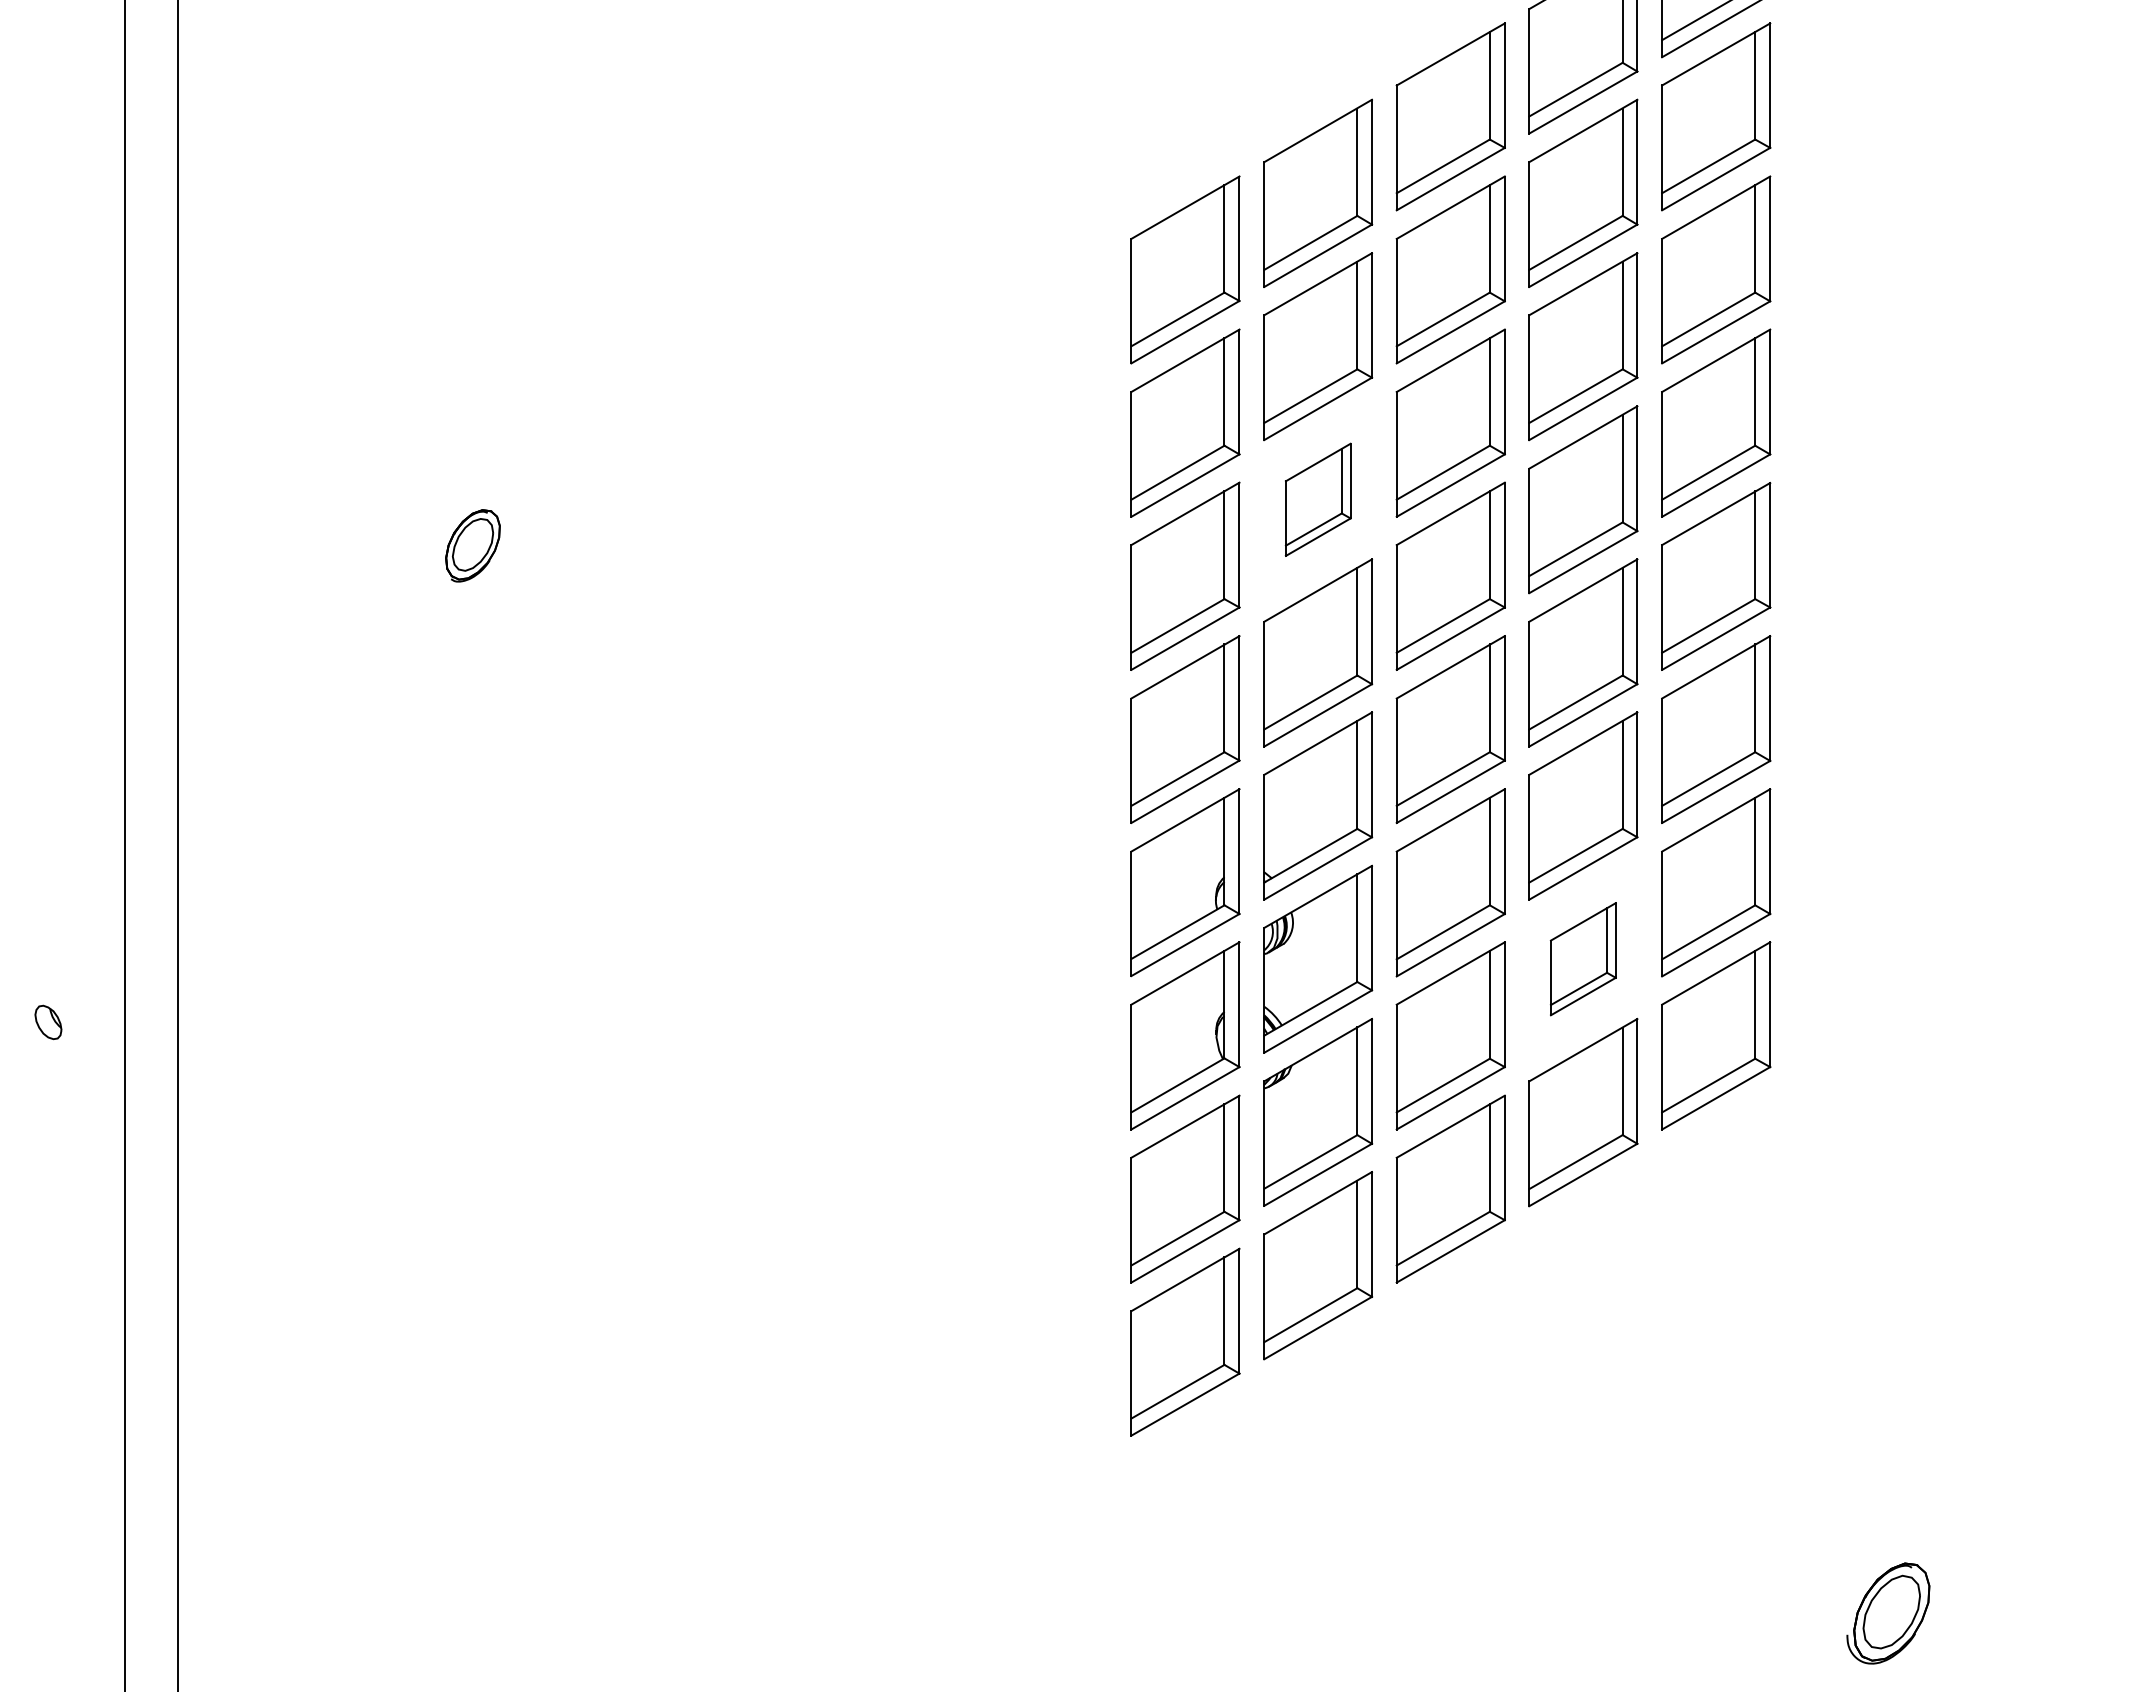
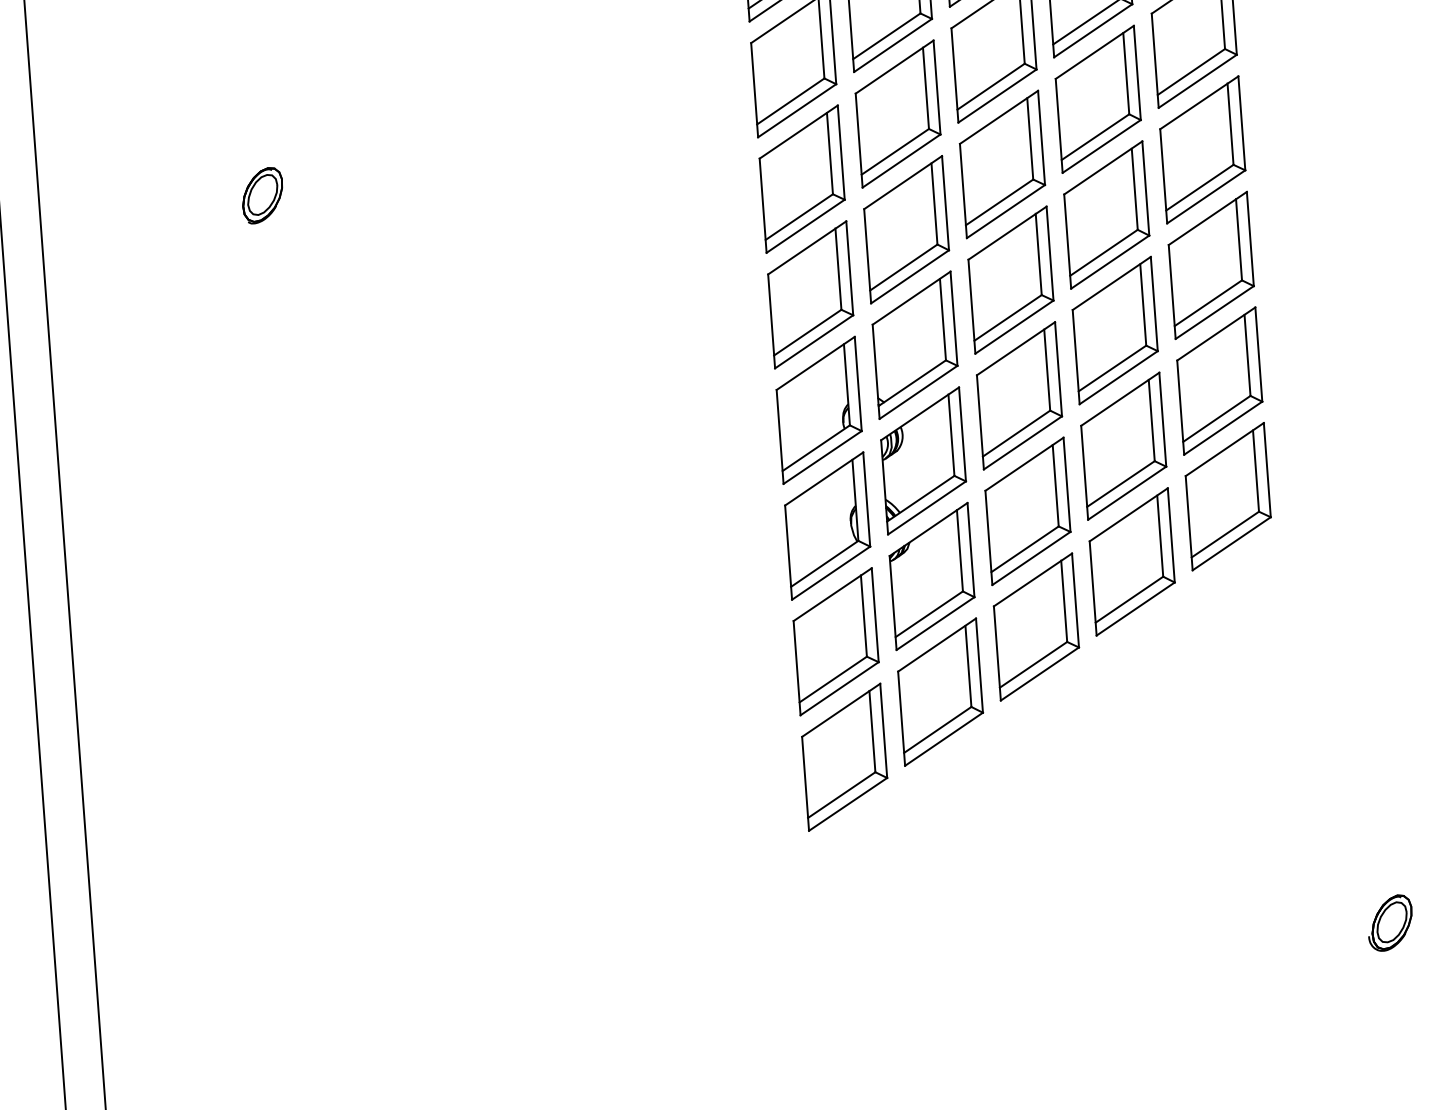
part: (1318, 499) -> (898, 113), size x1.67
part: (1583, 958) -> (1123, 445), size x1.67
part: (1888, 1613) -> (1390, 923), size x0.71

